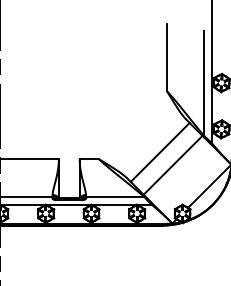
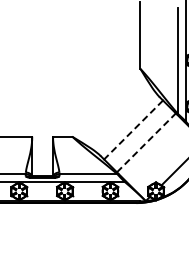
line: (160, 152) -> (133, 130), solid -> dashed
line: (173, 165) -> (146, 143), solid -> dashed

